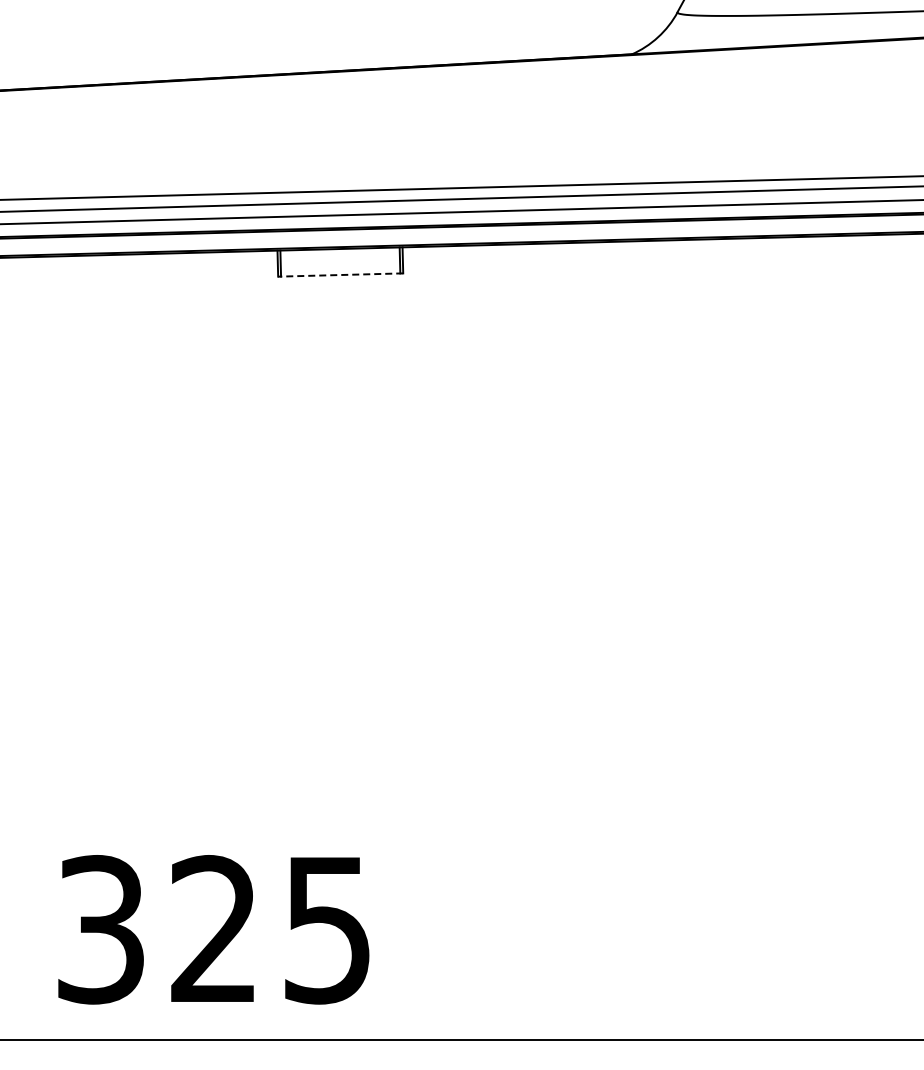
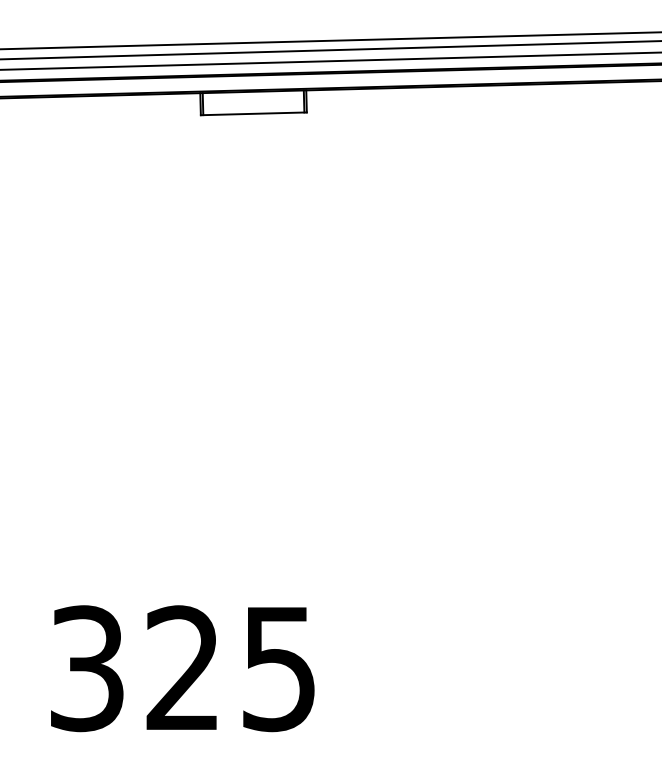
line: (340, 275) -> (253, 114), dashed -> solid
text: (213, 929) -> (182, 668), moved

